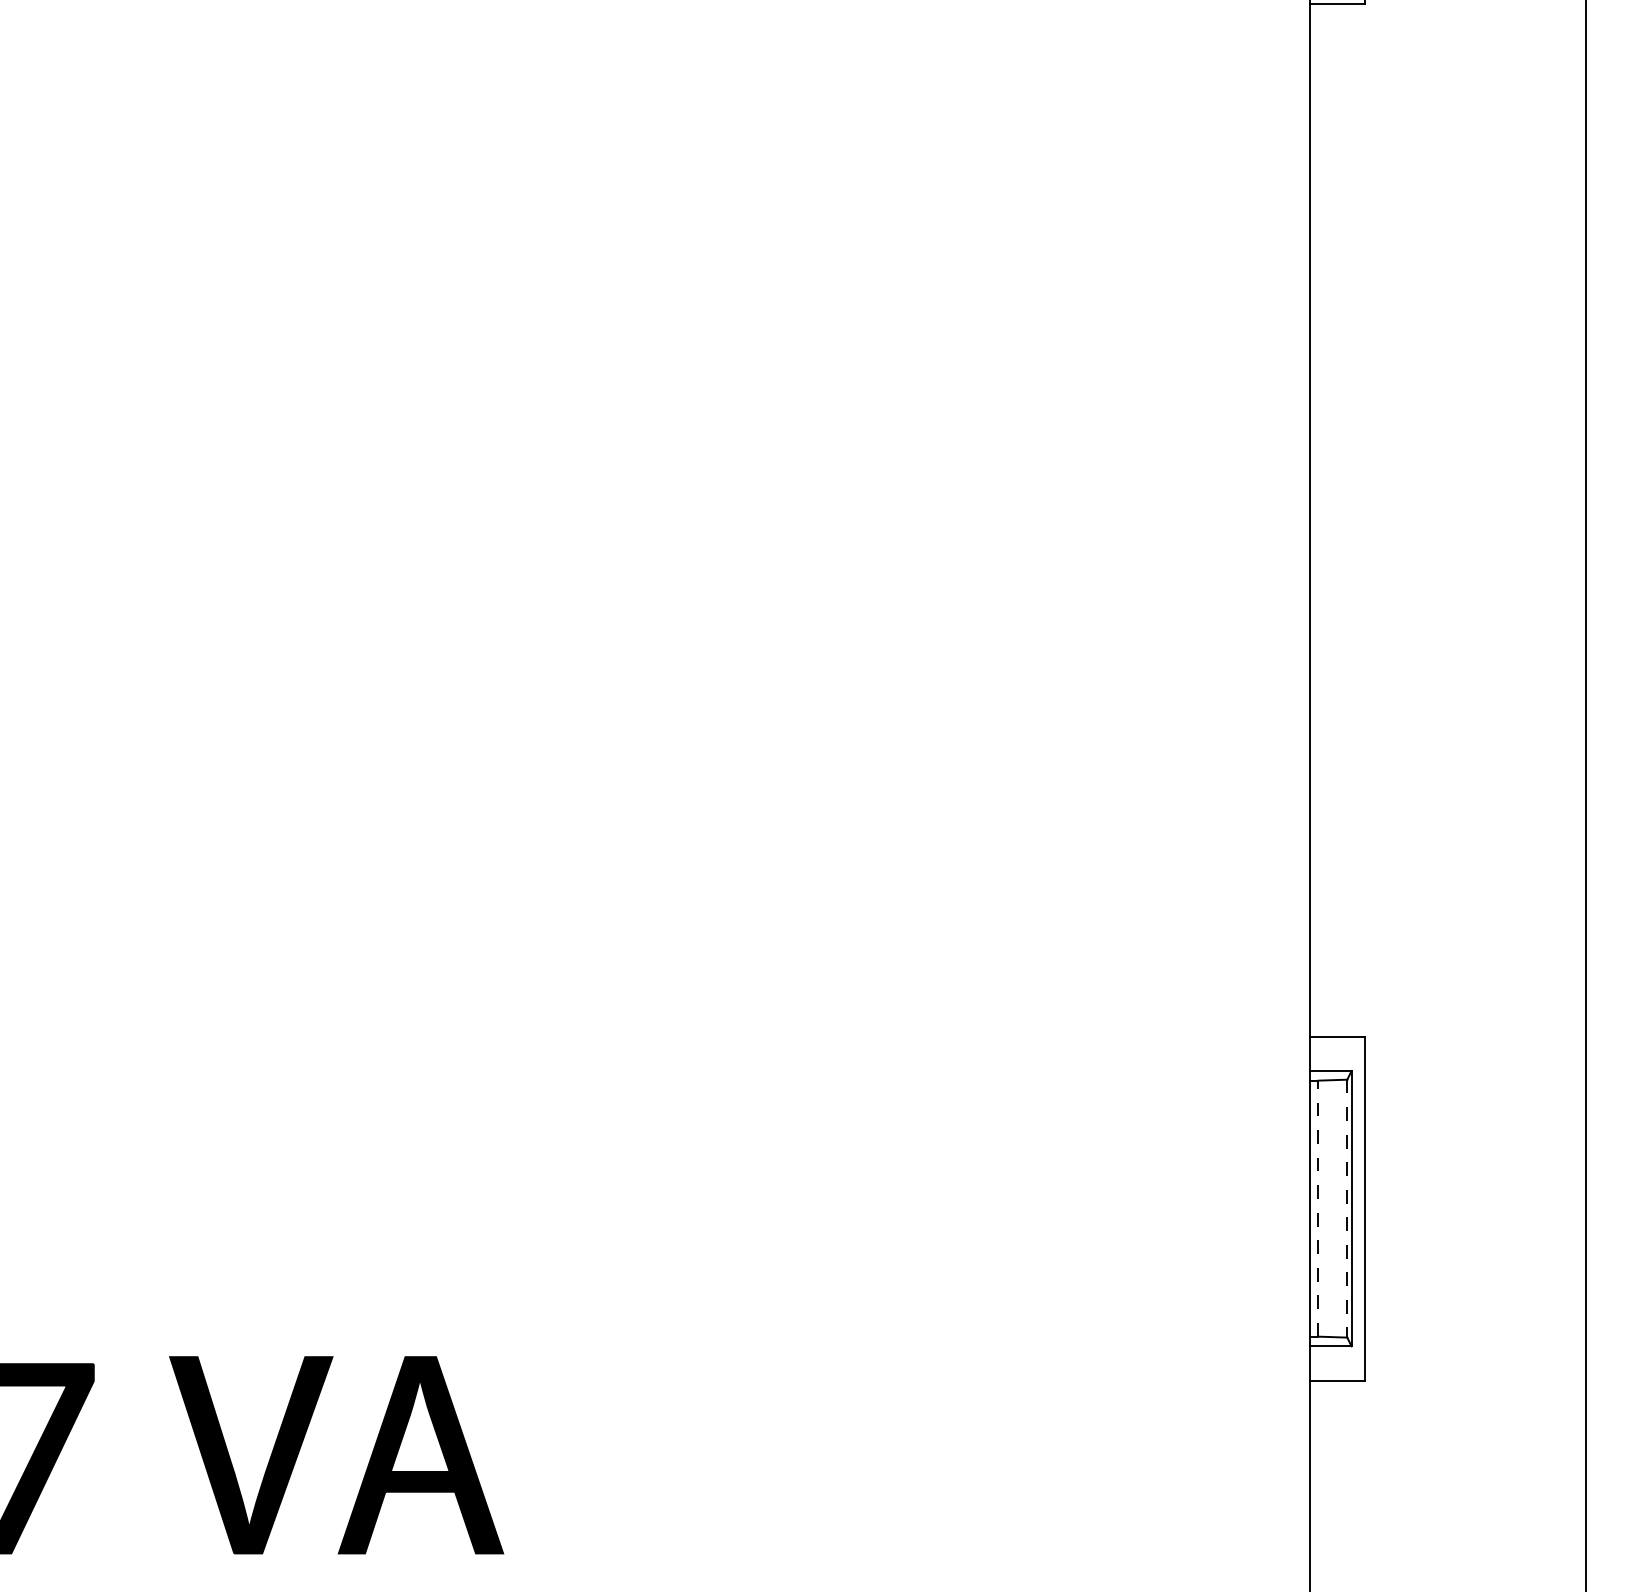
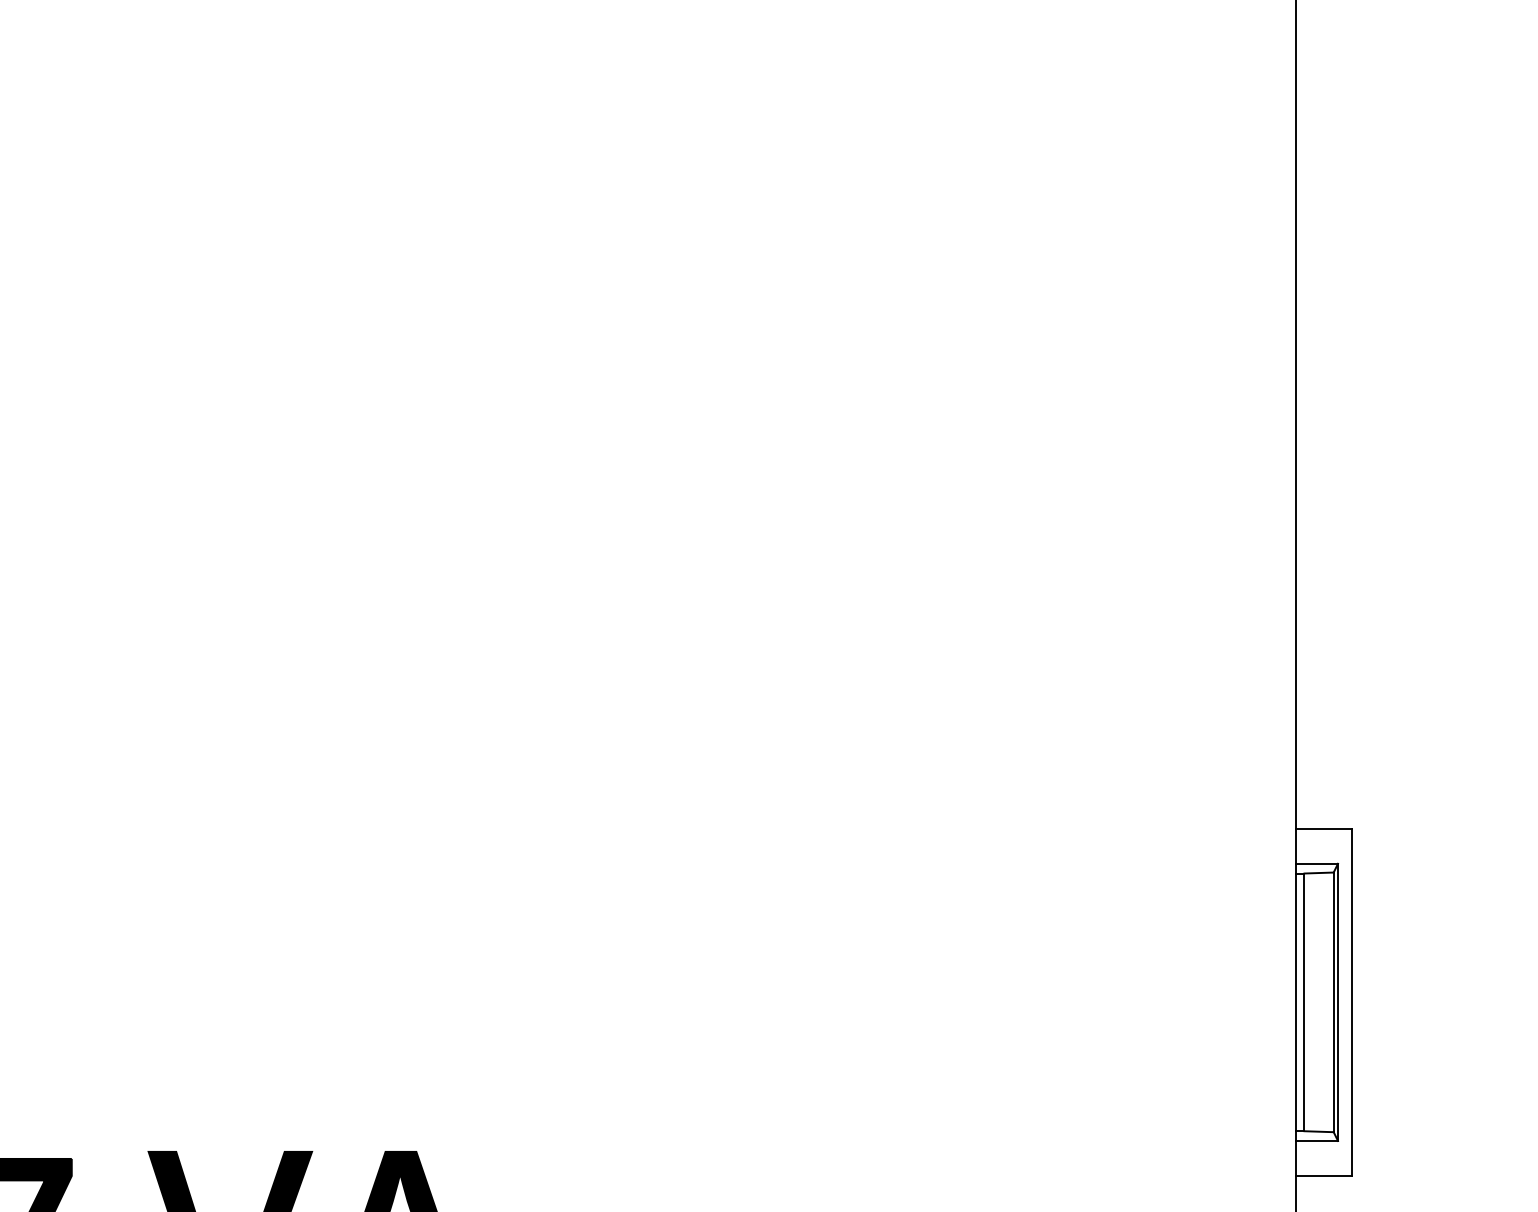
line: (1318, 1208) -> (1304, 1002), dashed -> solid
line: (1347, 1208) -> (1333, 1002), dashed -> solid

